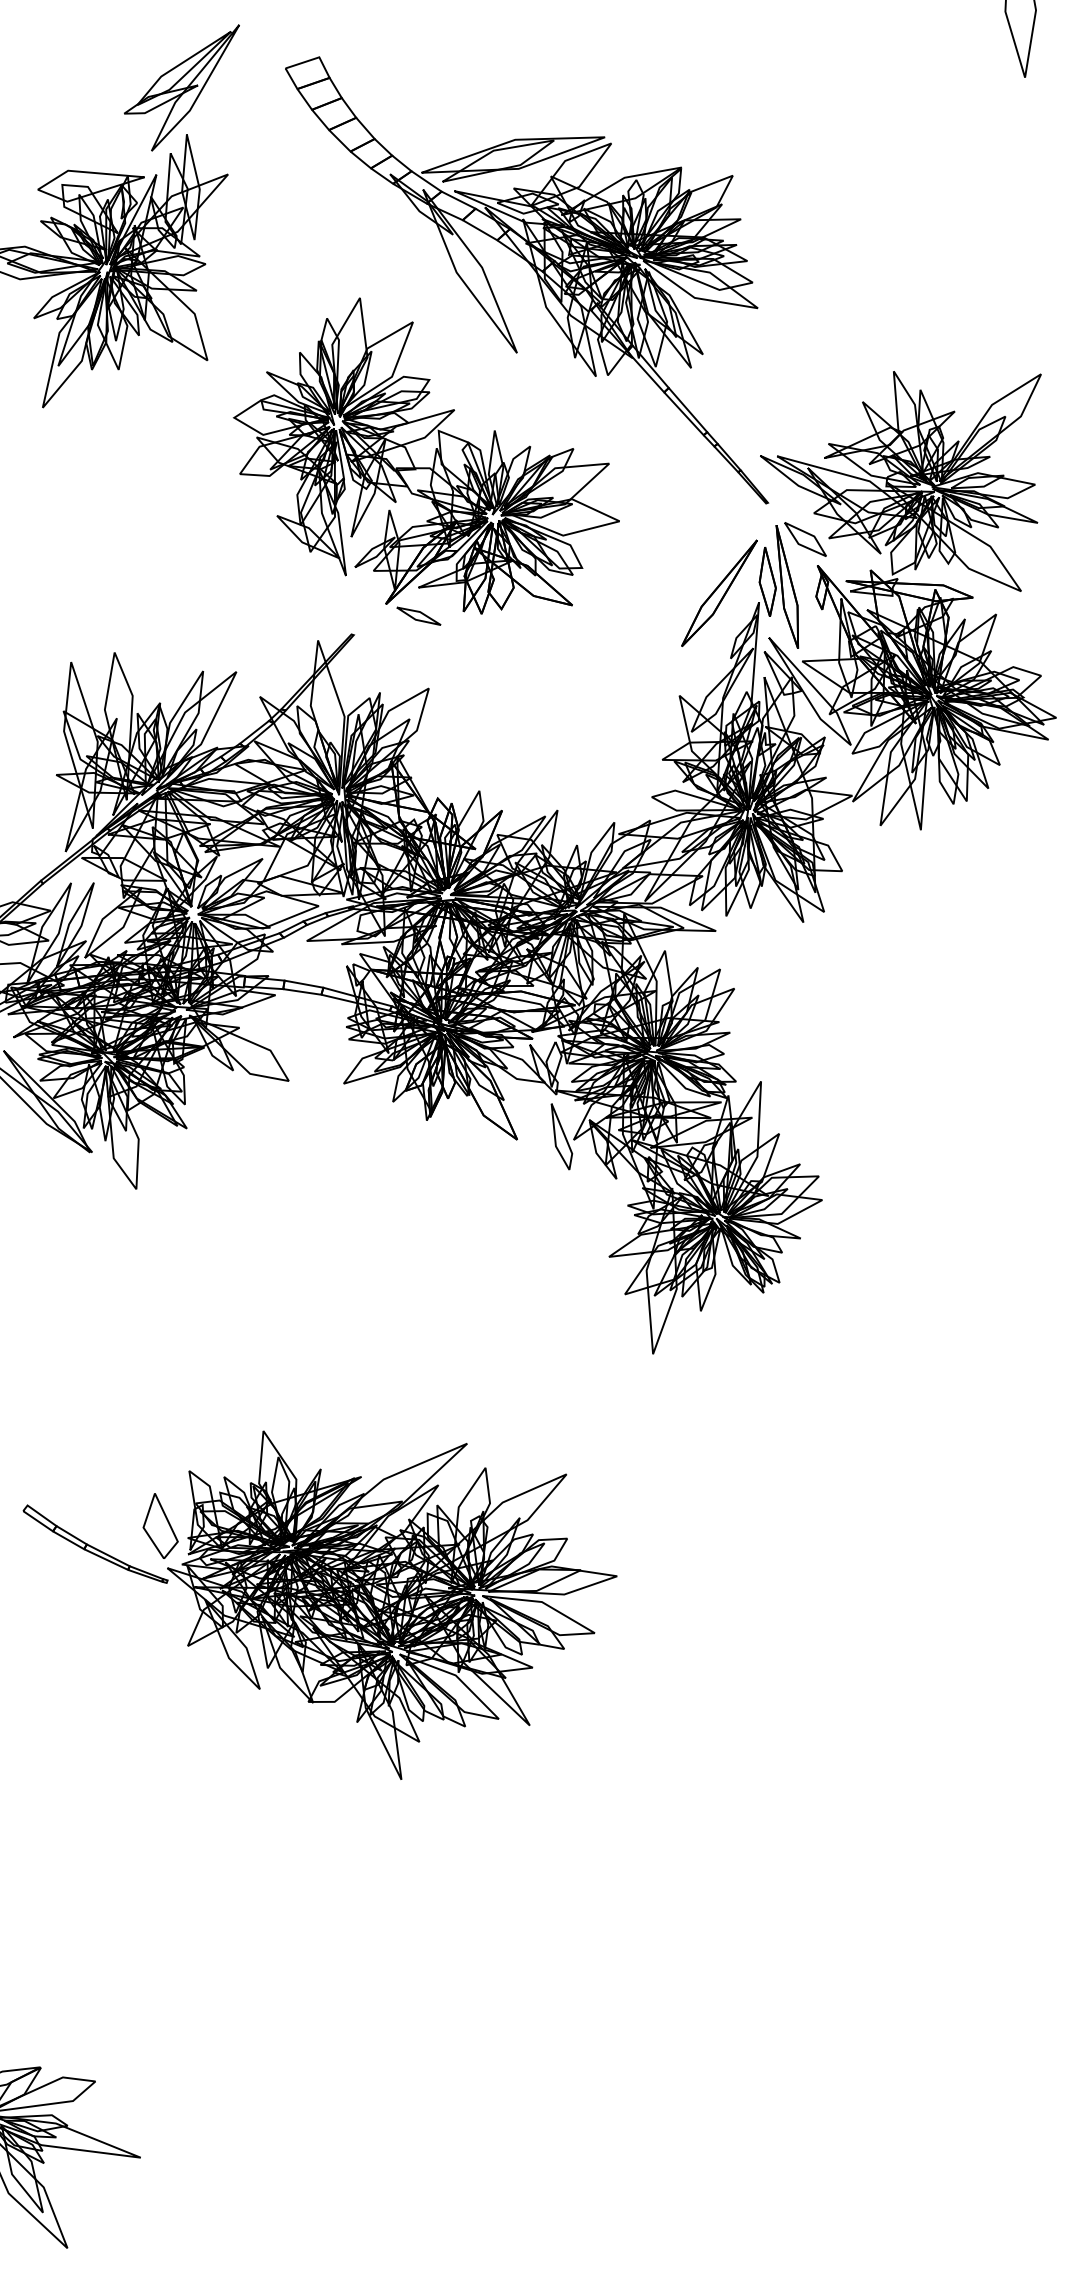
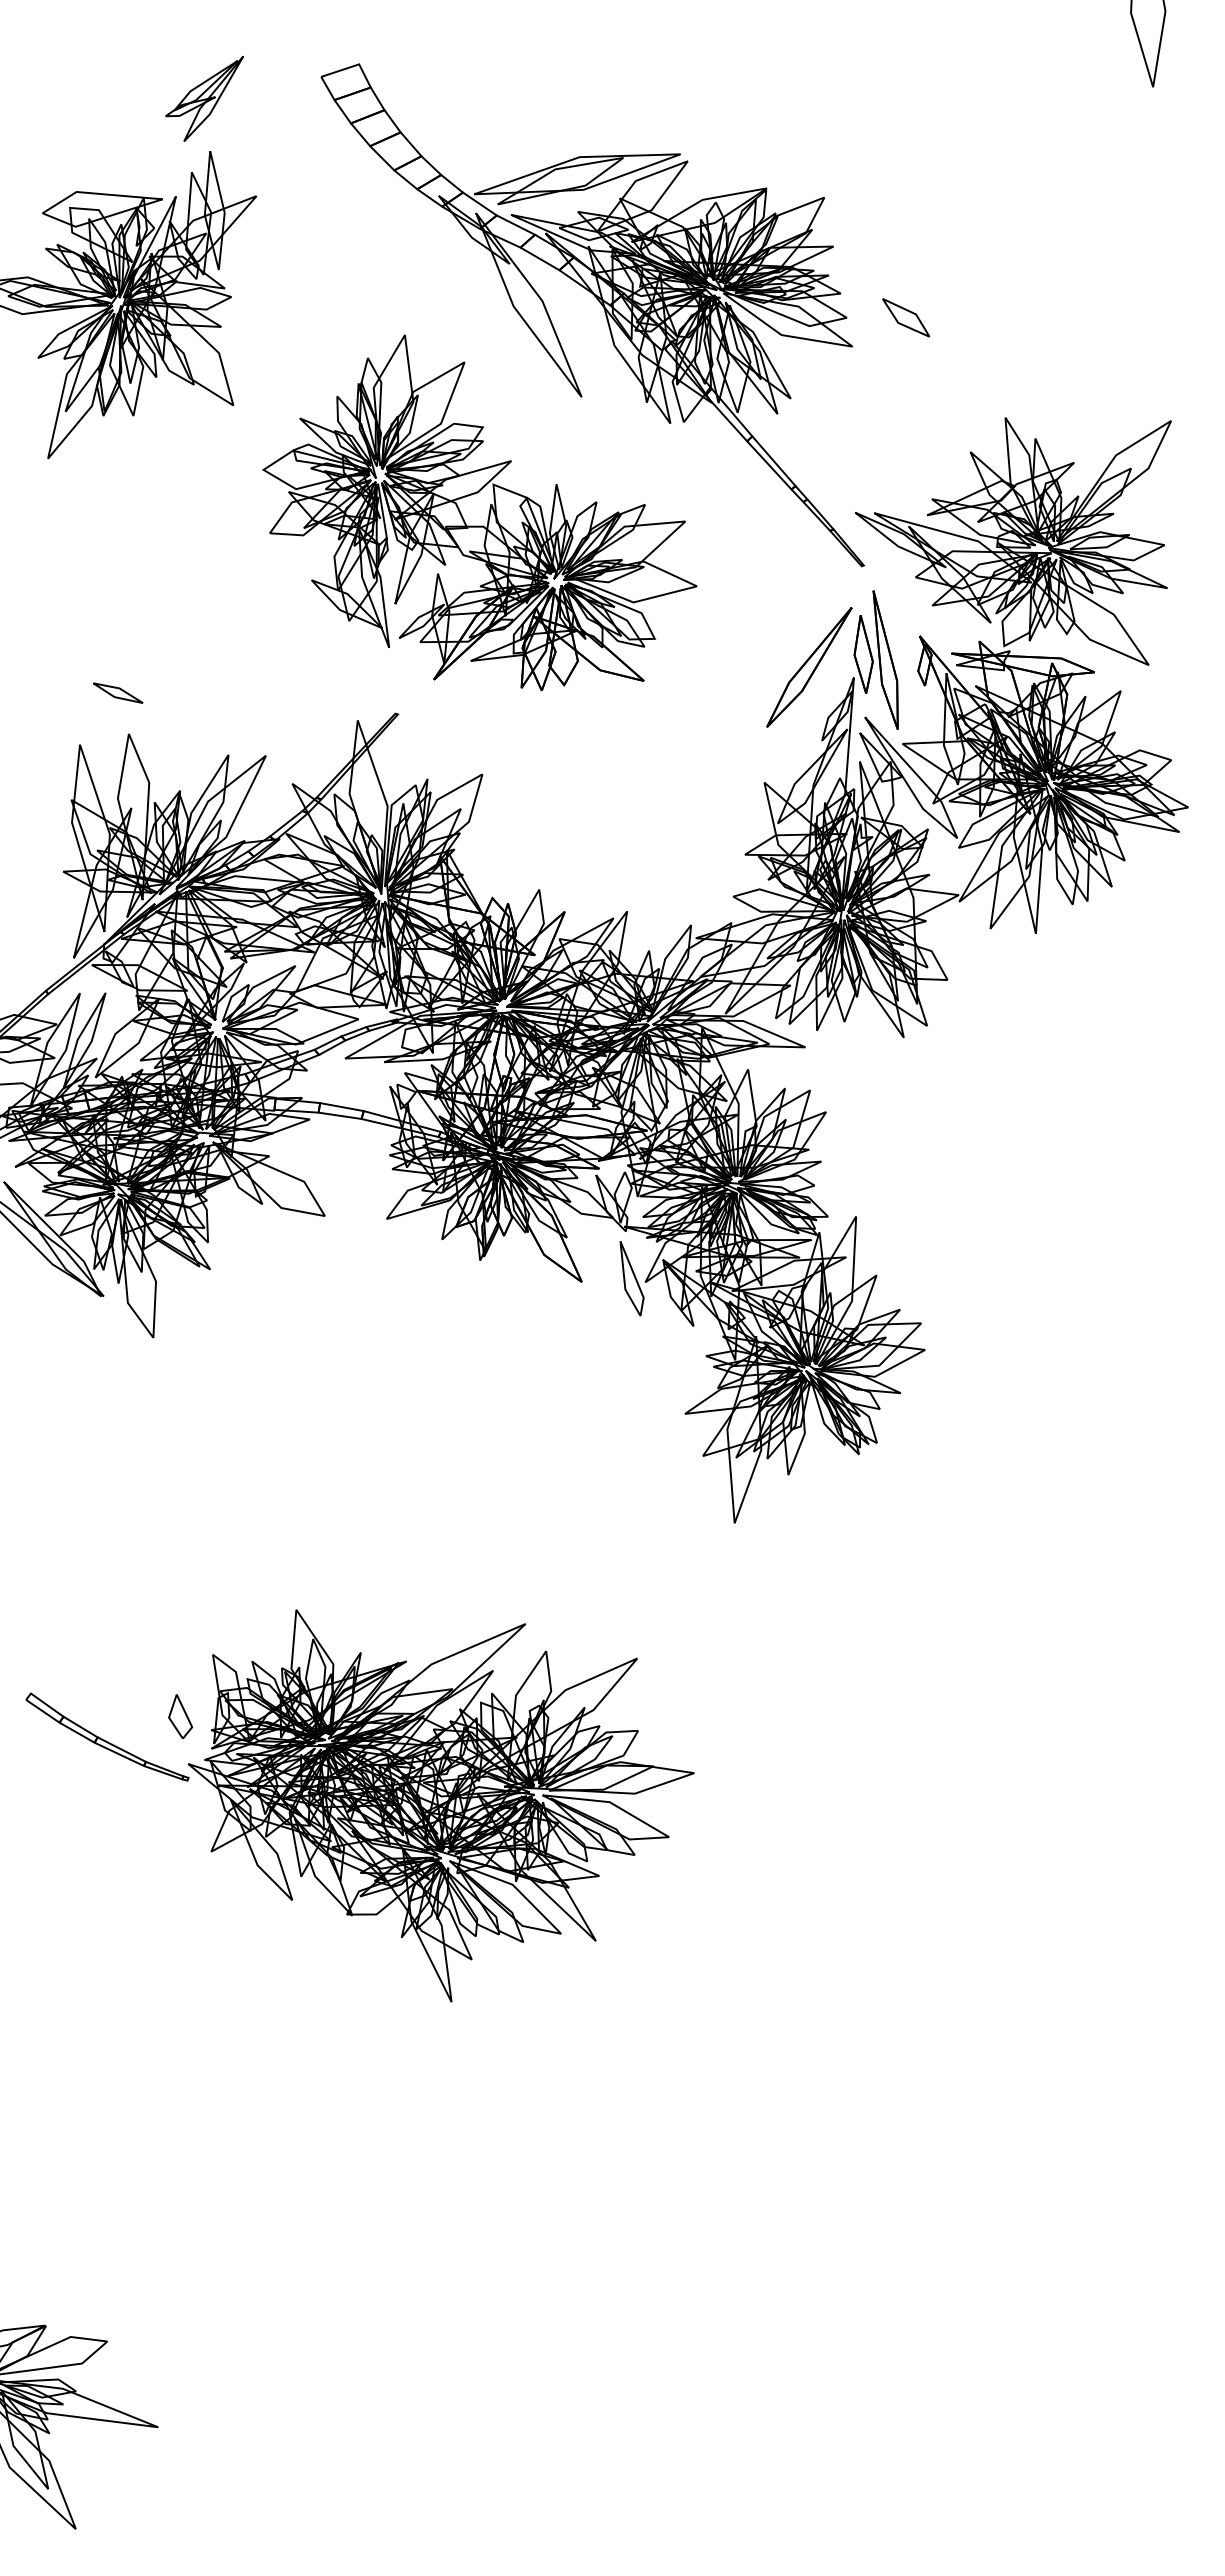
part: (181, 87) -> (204, 98), size x0.6
part: (805, 539) -> (906, 317), moved
part: (419, 615) -> (118, 692), moved
part: (160, 1525) -> (180, 1716), size x0.6

